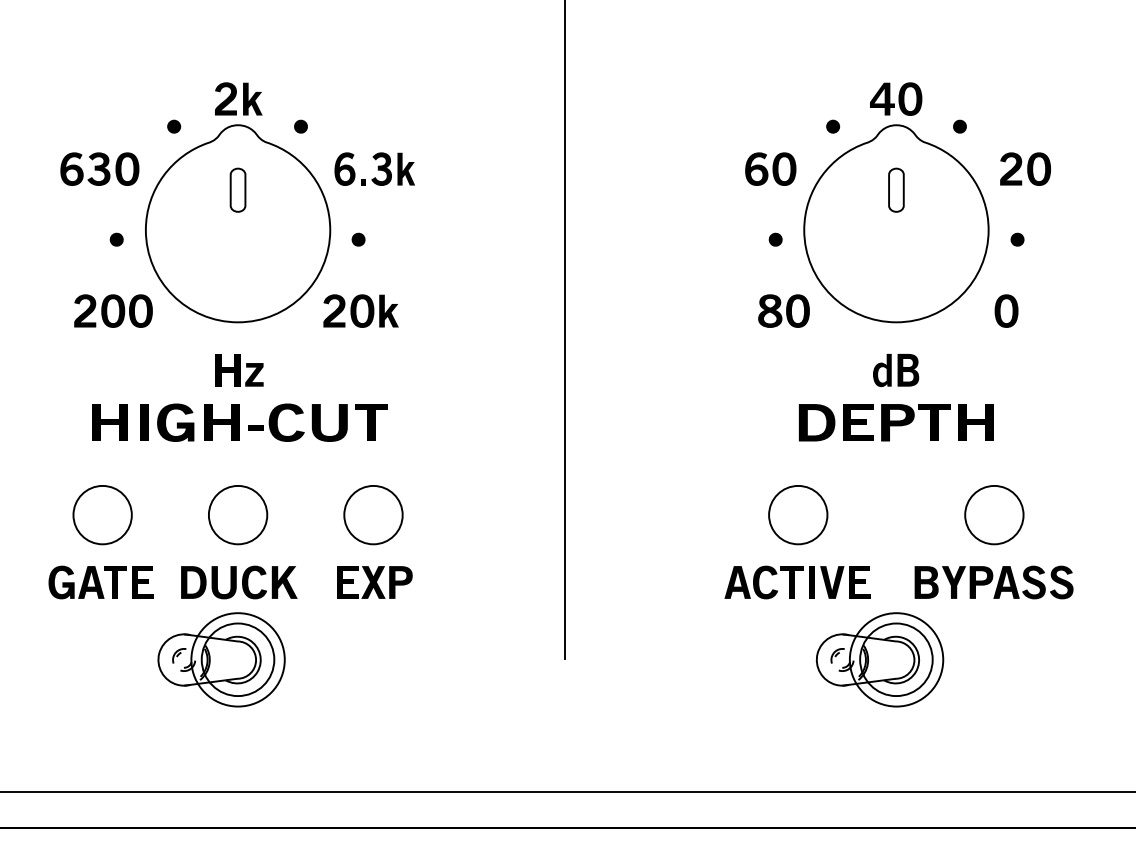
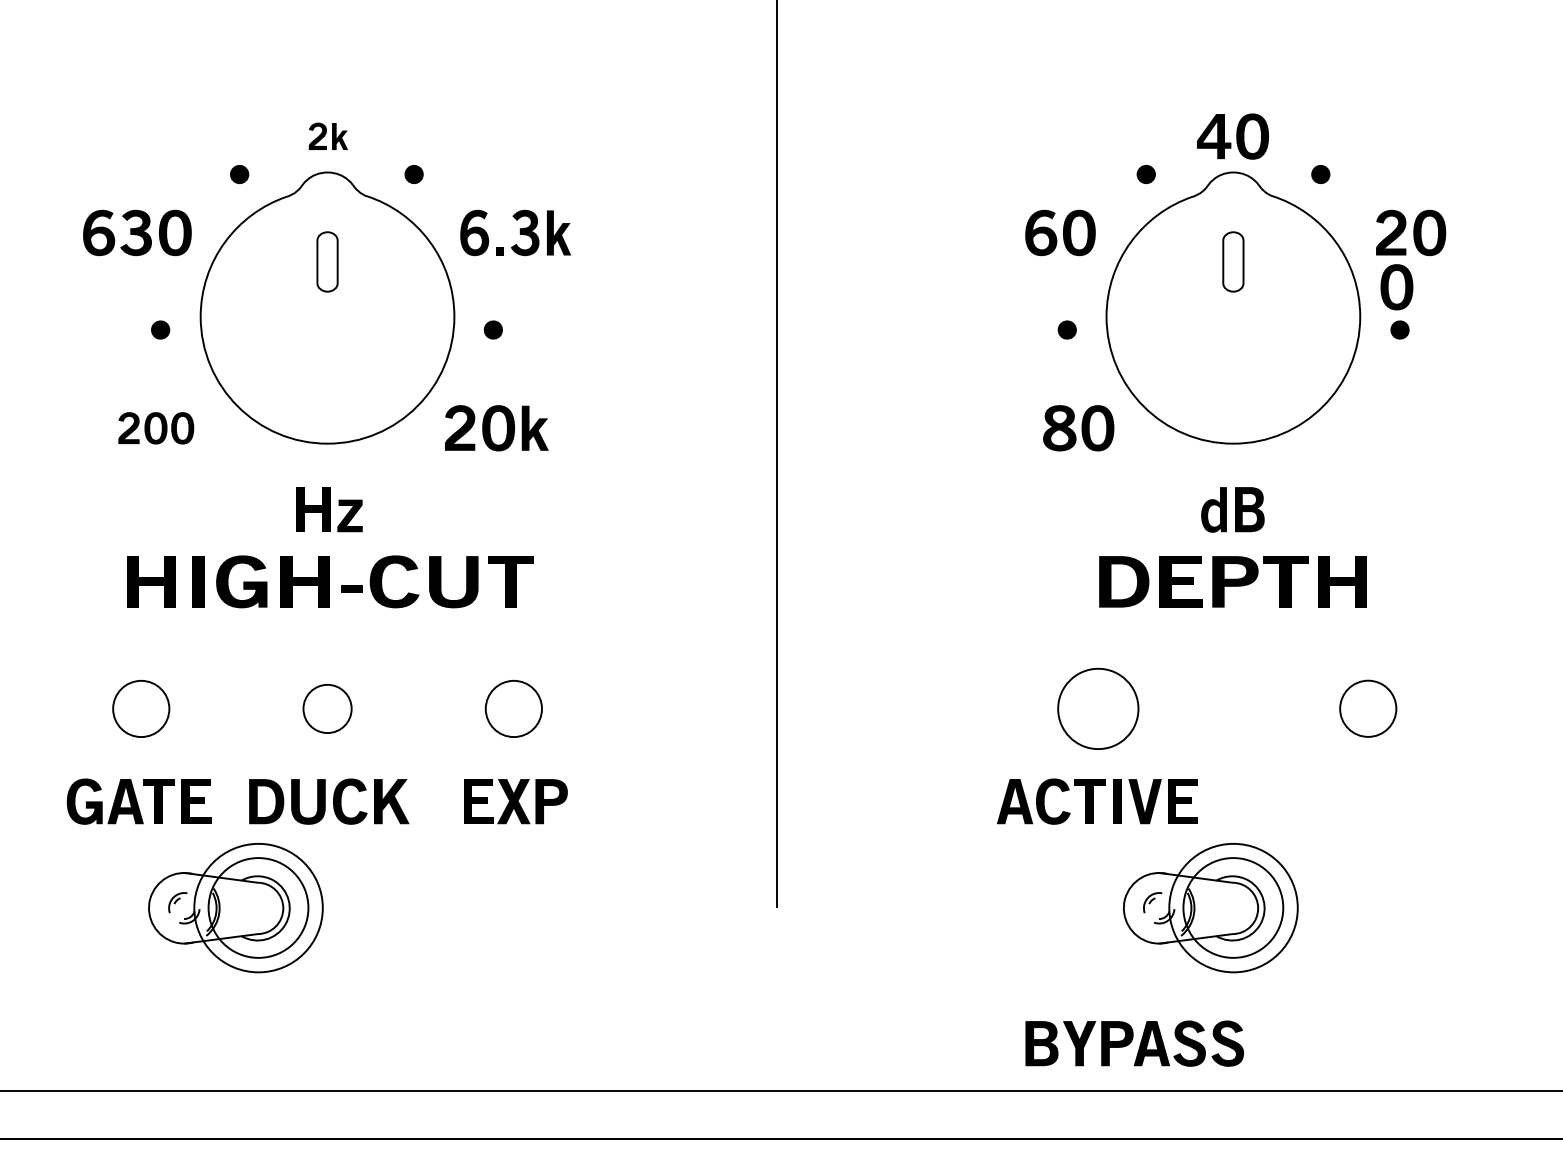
part: (238, 99) -> (328, 136), size x0.6
part: (113, 311) -> (156, 428), size x0.7
part: (1006, 311) -> (1396, 287), moved
circle: (102, 514) -> (141, 708), size x0.7
circle: (238, 514) -> (327, 708), size x0.6
circle: (373, 514) -> (513, 708), size x0.7
circle: (994, 514) -> (1368, 708), size x0.7
part: (993, 582) -> (1134, 1043), moved
part: (221, 660) -> (235, 908), moved

